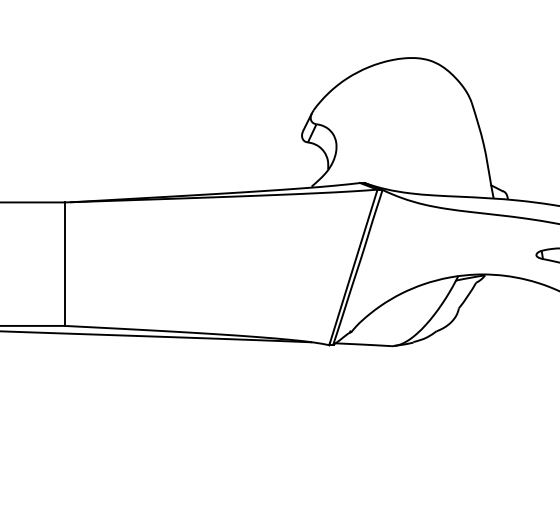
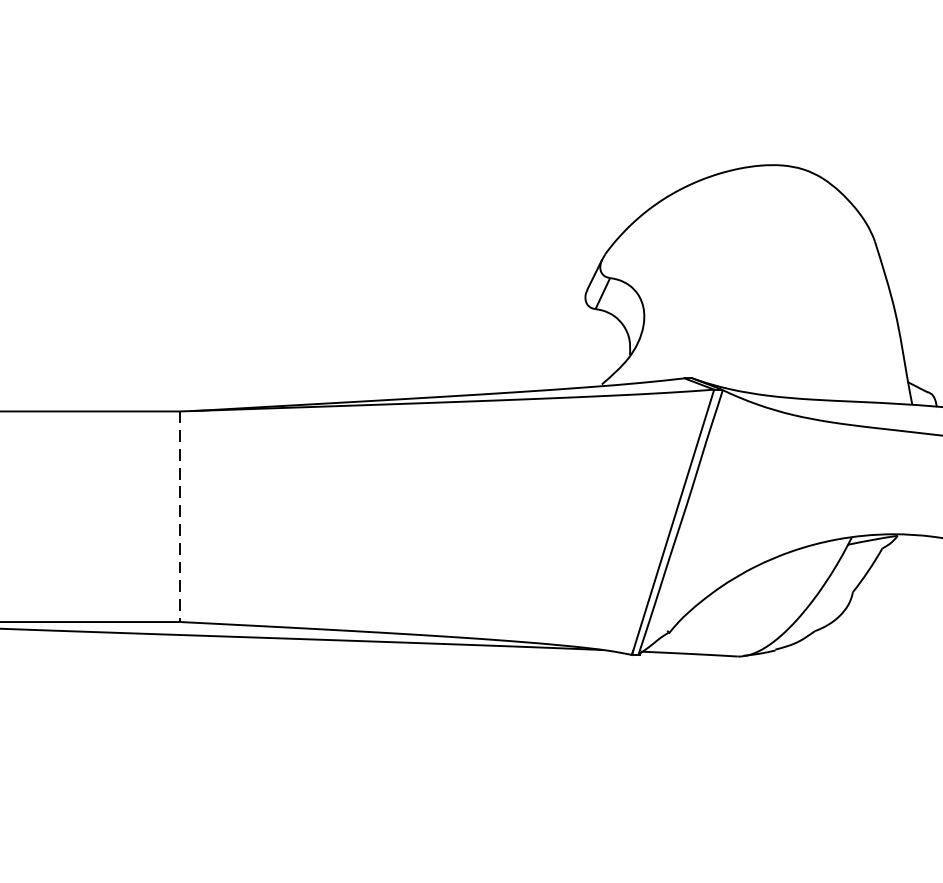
line: (64, 264) -> (180, 517), solid -> dashed

